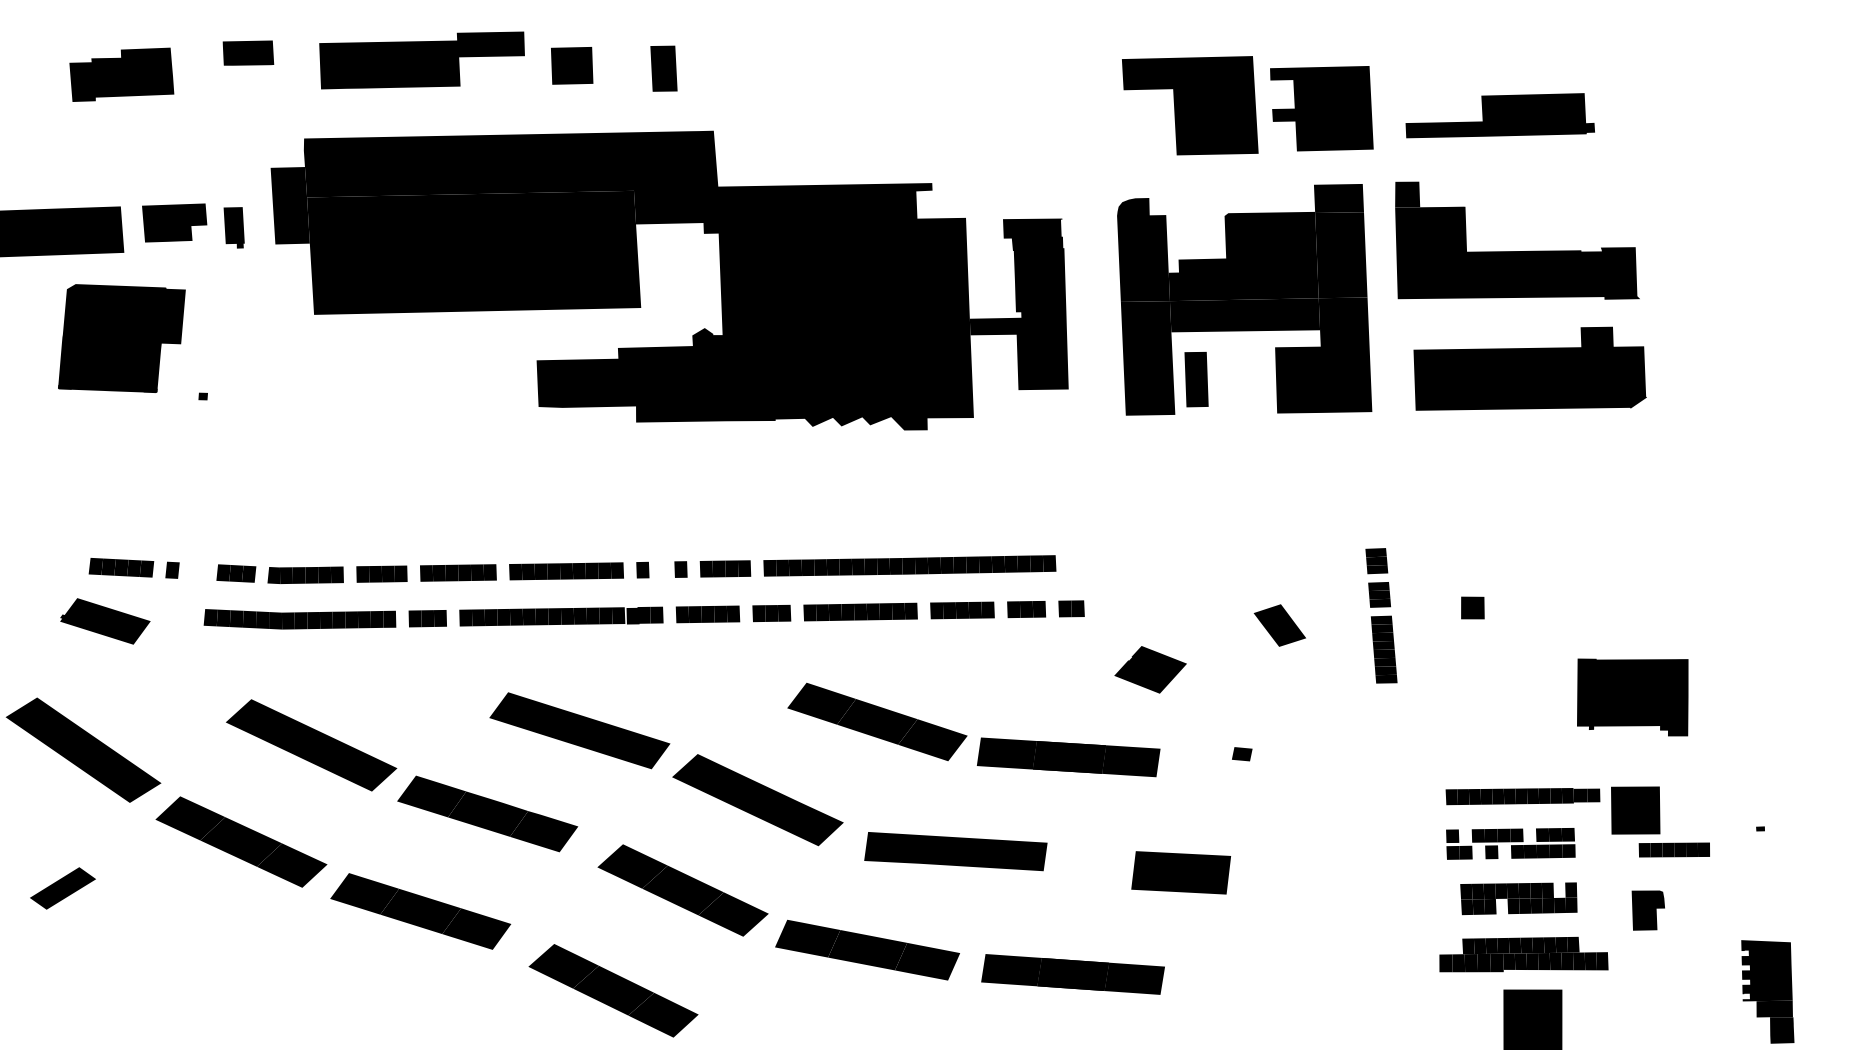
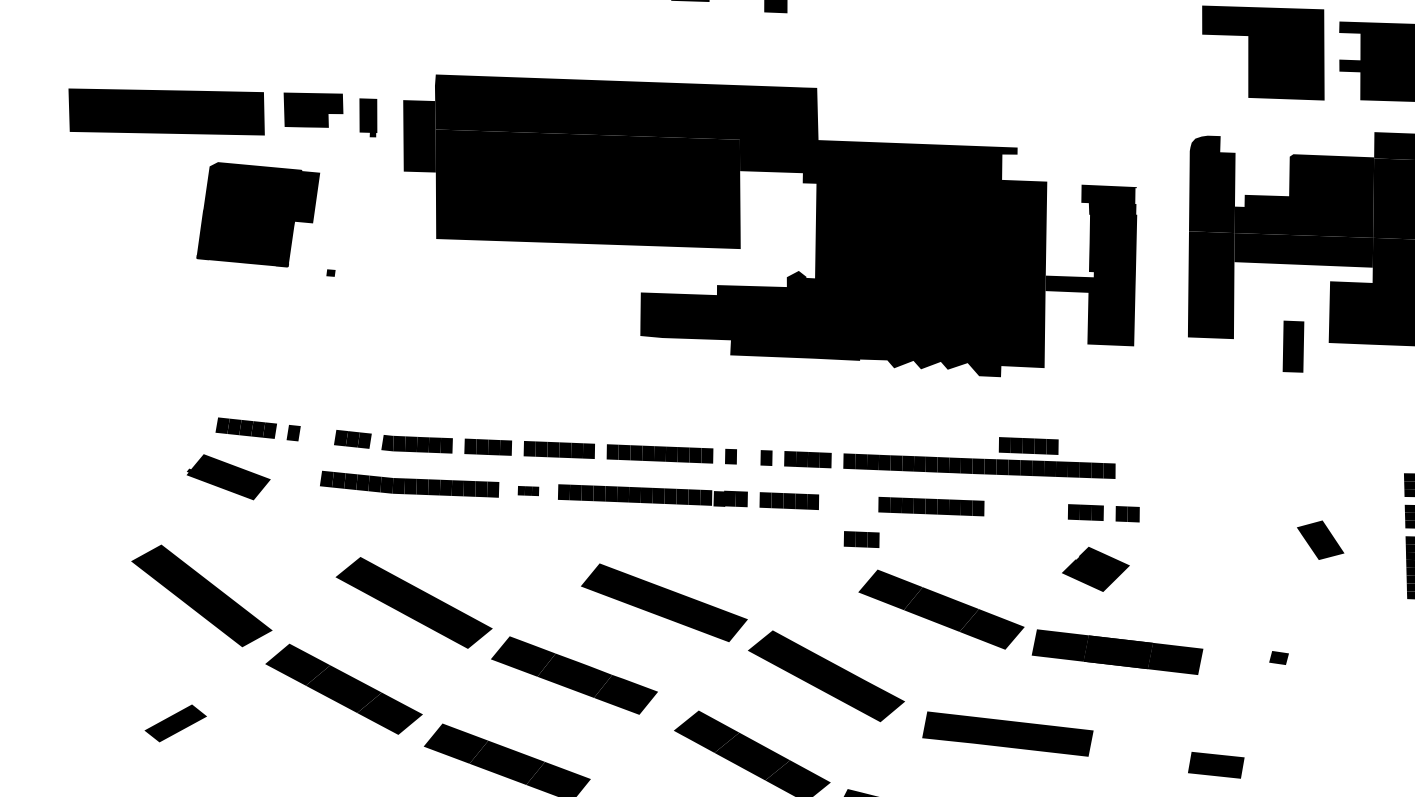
part: (639, 280) -> (740, 223), moved
part: (1196, 379) -> (1293, 346), moved
part: (962, 610) -> (1028, 446), moved
part: (771, 613) -> (861, 539), moved
part: (427, 618) -> (528, 490), size x0.6
part: (1150, 669) -> (1095, 569), moved
part: (1180, 872) -> (1215, 764), size x0.6

